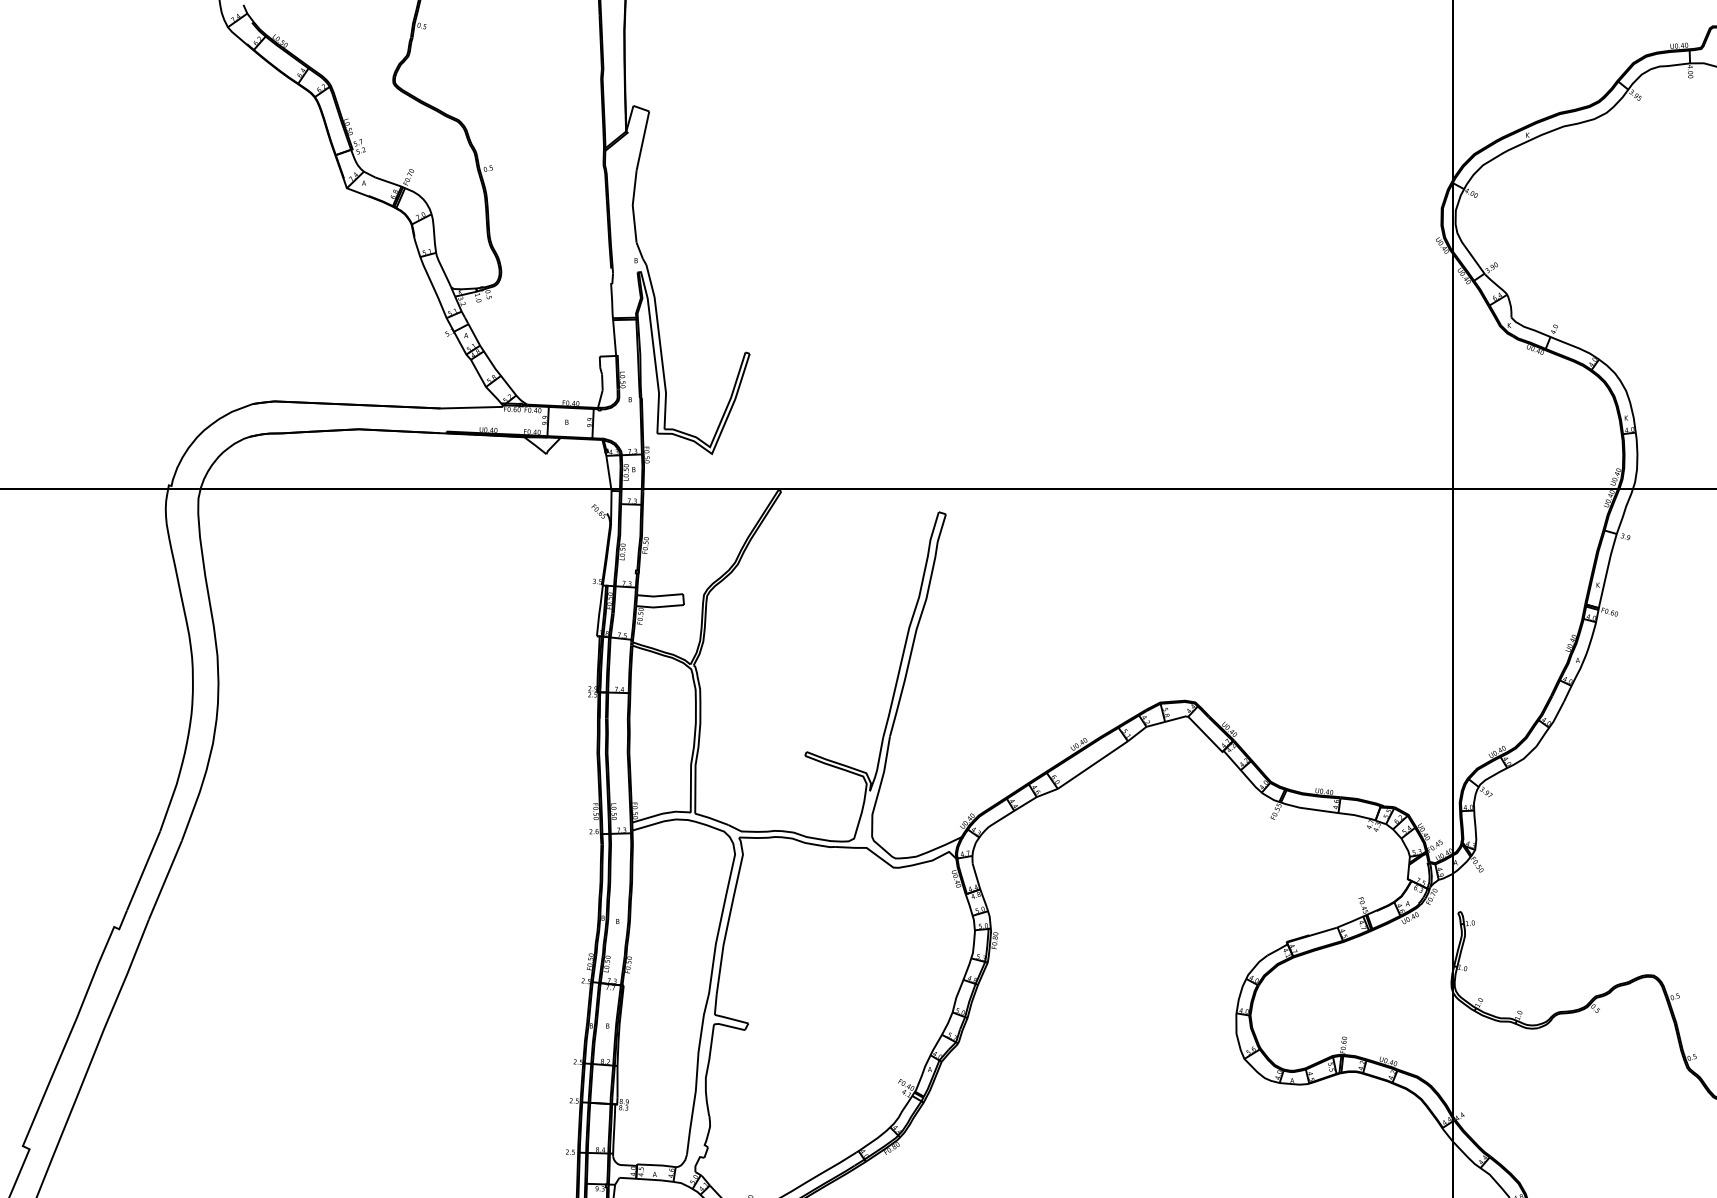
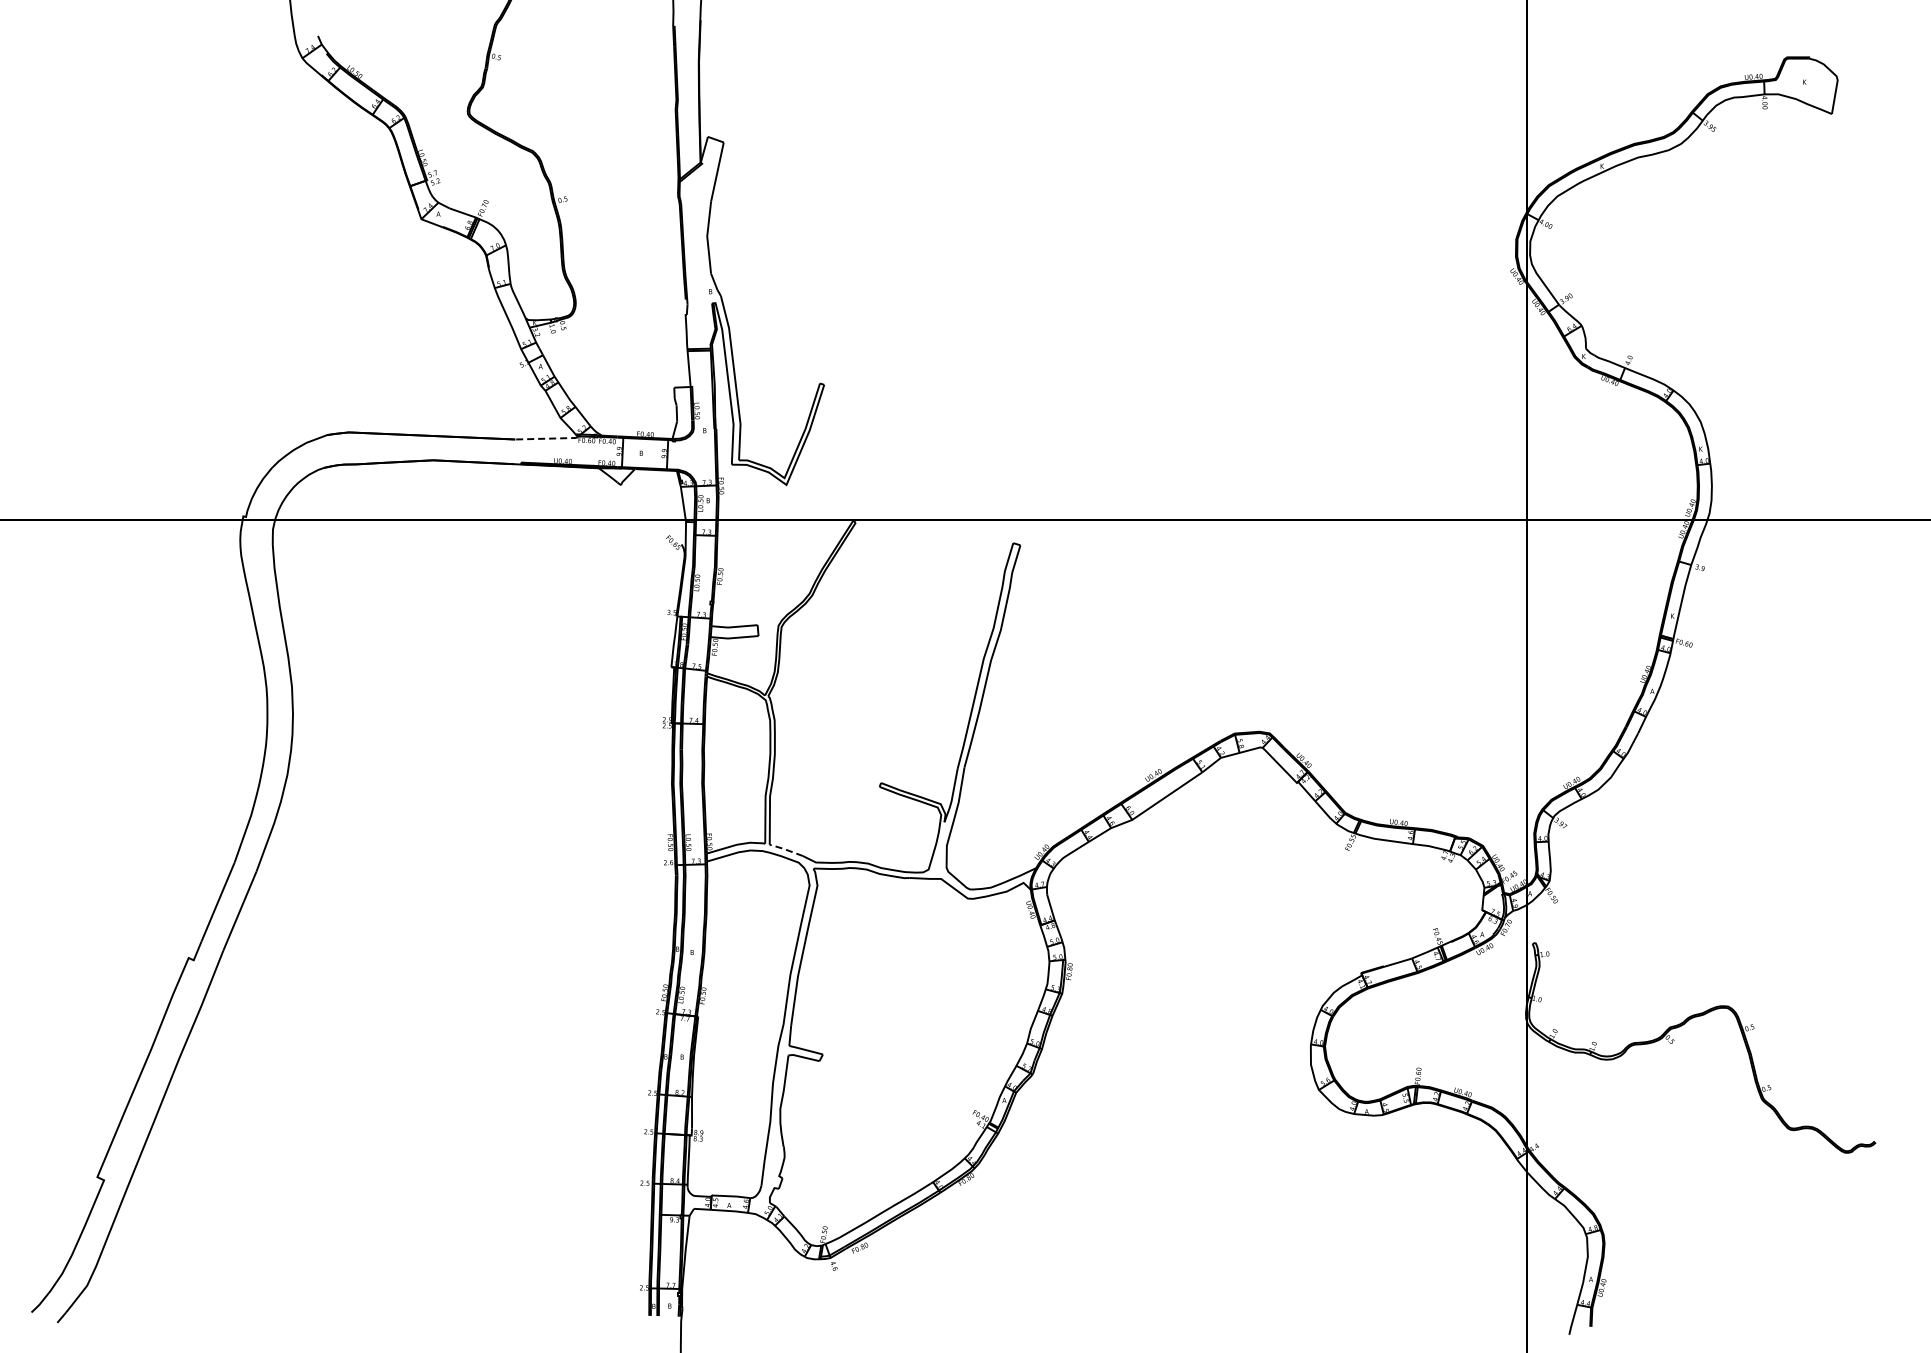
line: (472, 407) -> (546, 438), solid -> dashed
line: (710, 818) -> (784, 849), solid -> dashed

